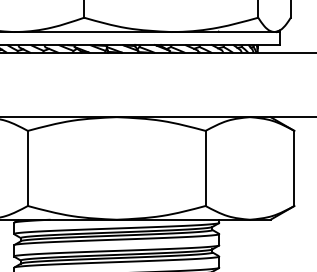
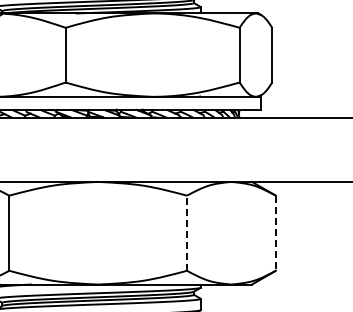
line: (205, 168) -> (186, 233), solid -> dashed
line: (294, 168) -> (275, 233), solid -> dashed

